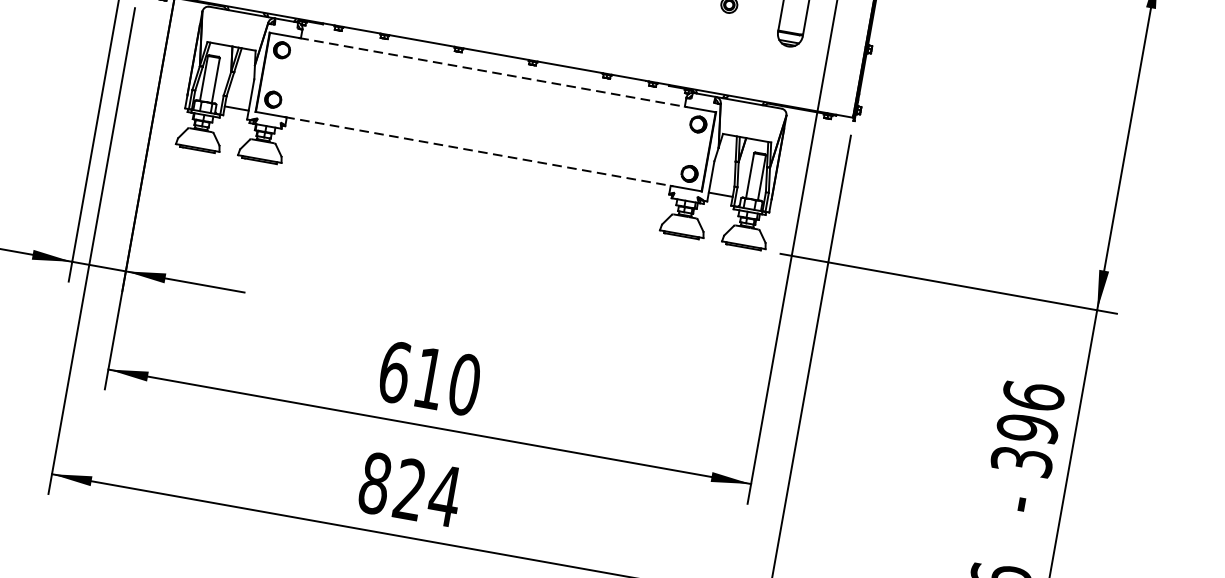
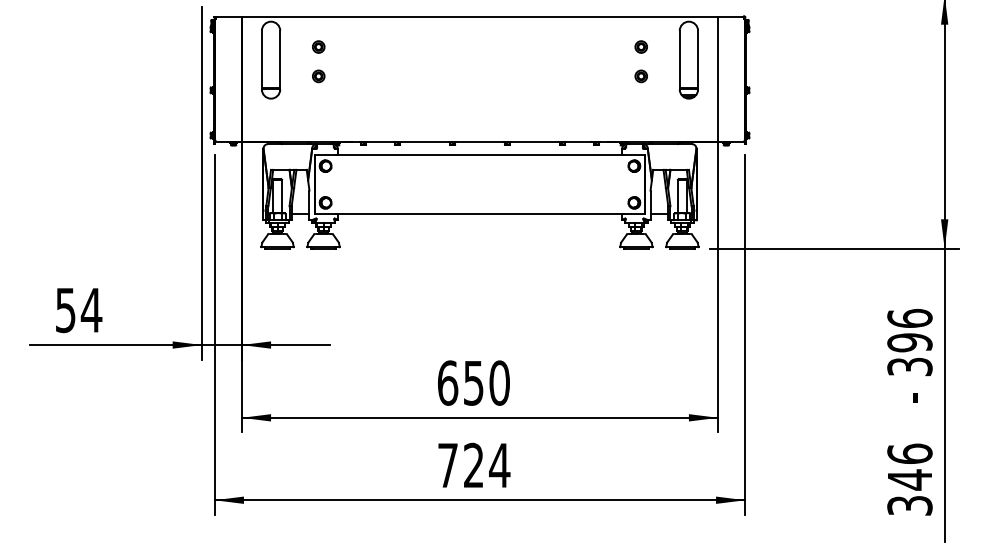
line: (493, 73) -> (480, 155), dashed -> solid
line: (479, 151) -> (480, 213), dashed -> solid
text: (429, 378) -> (473, 383), 610 -> 650
text: (375, 483) -> (448, 465), 824 -> 724

